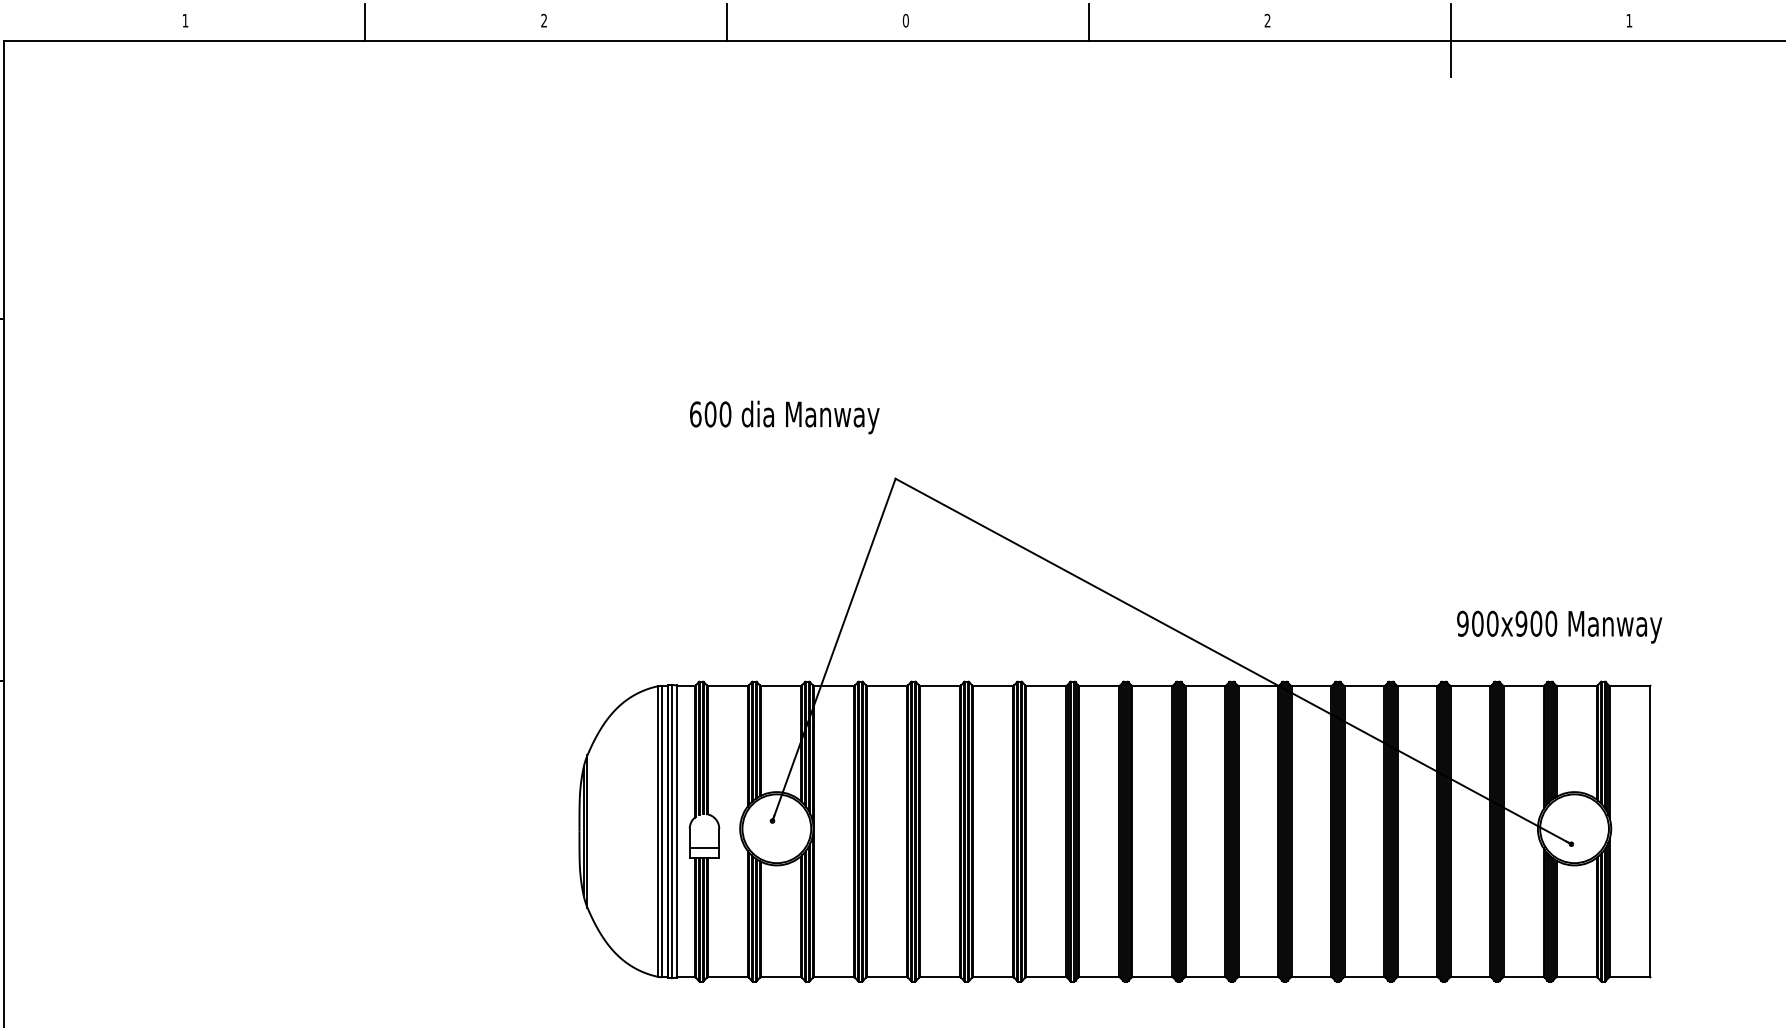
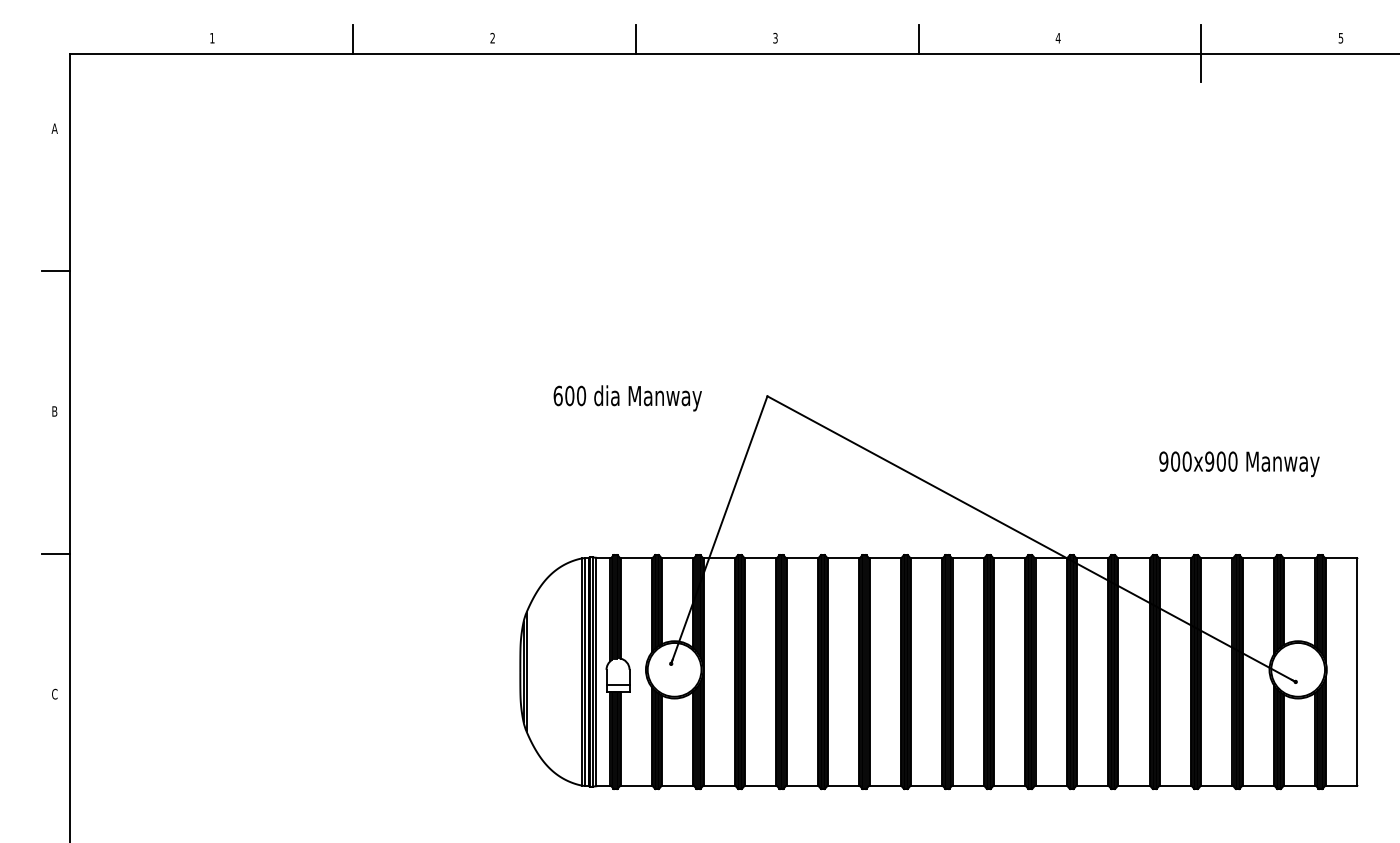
text: (1266, 19) -> (1057, 37), 2 -> 4
text: (905, 21) -> (775, 38), 0 -> 3
text: (1628, 21) -> (1340, 38), 1 -> 5
text: (784, 417) -> (627, 398), moved
text: (1559, 627) -> (1239, 464), moved

